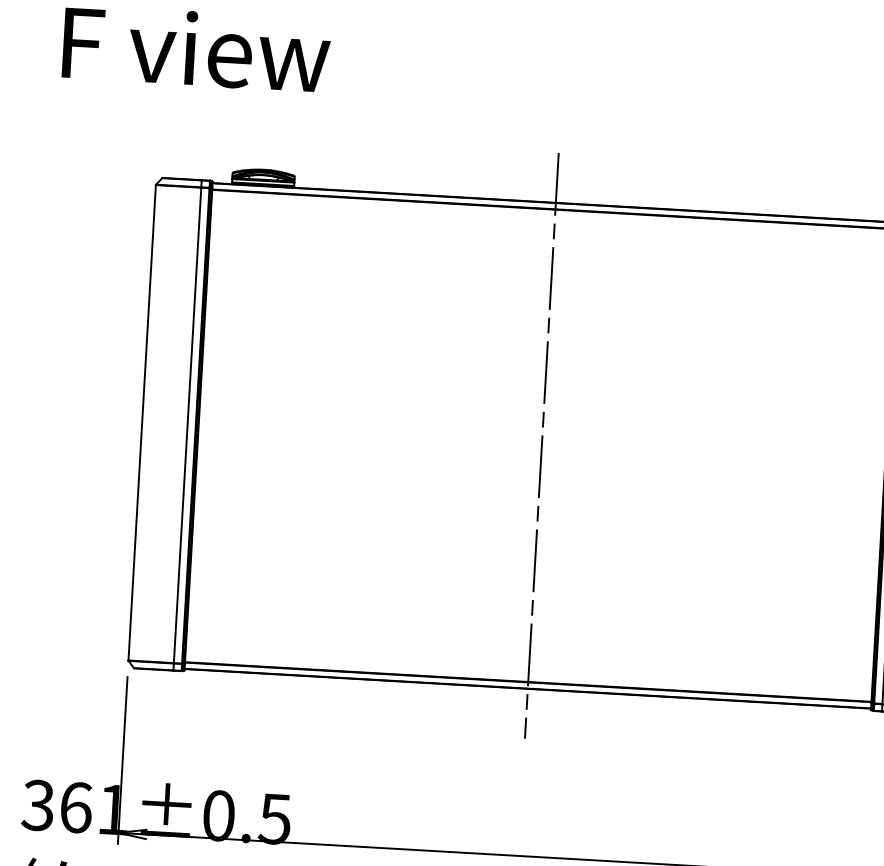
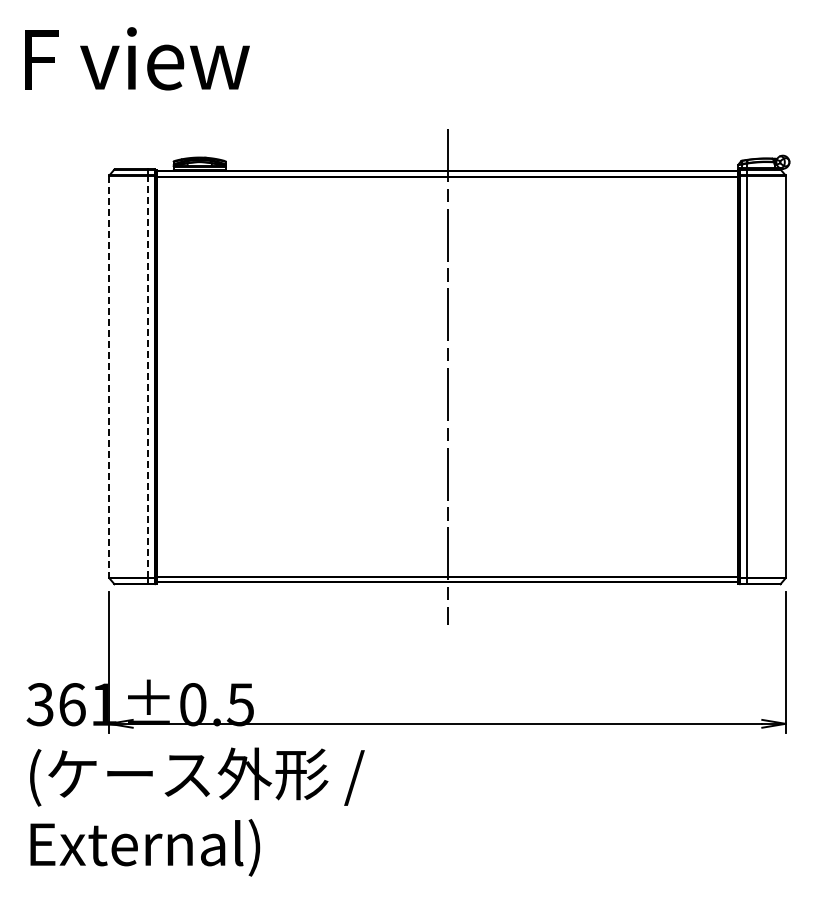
line: (142, 423) -> (109, 377), solid -> dashed
line: (187, 424) -> (147, 376), solid -> dashed

